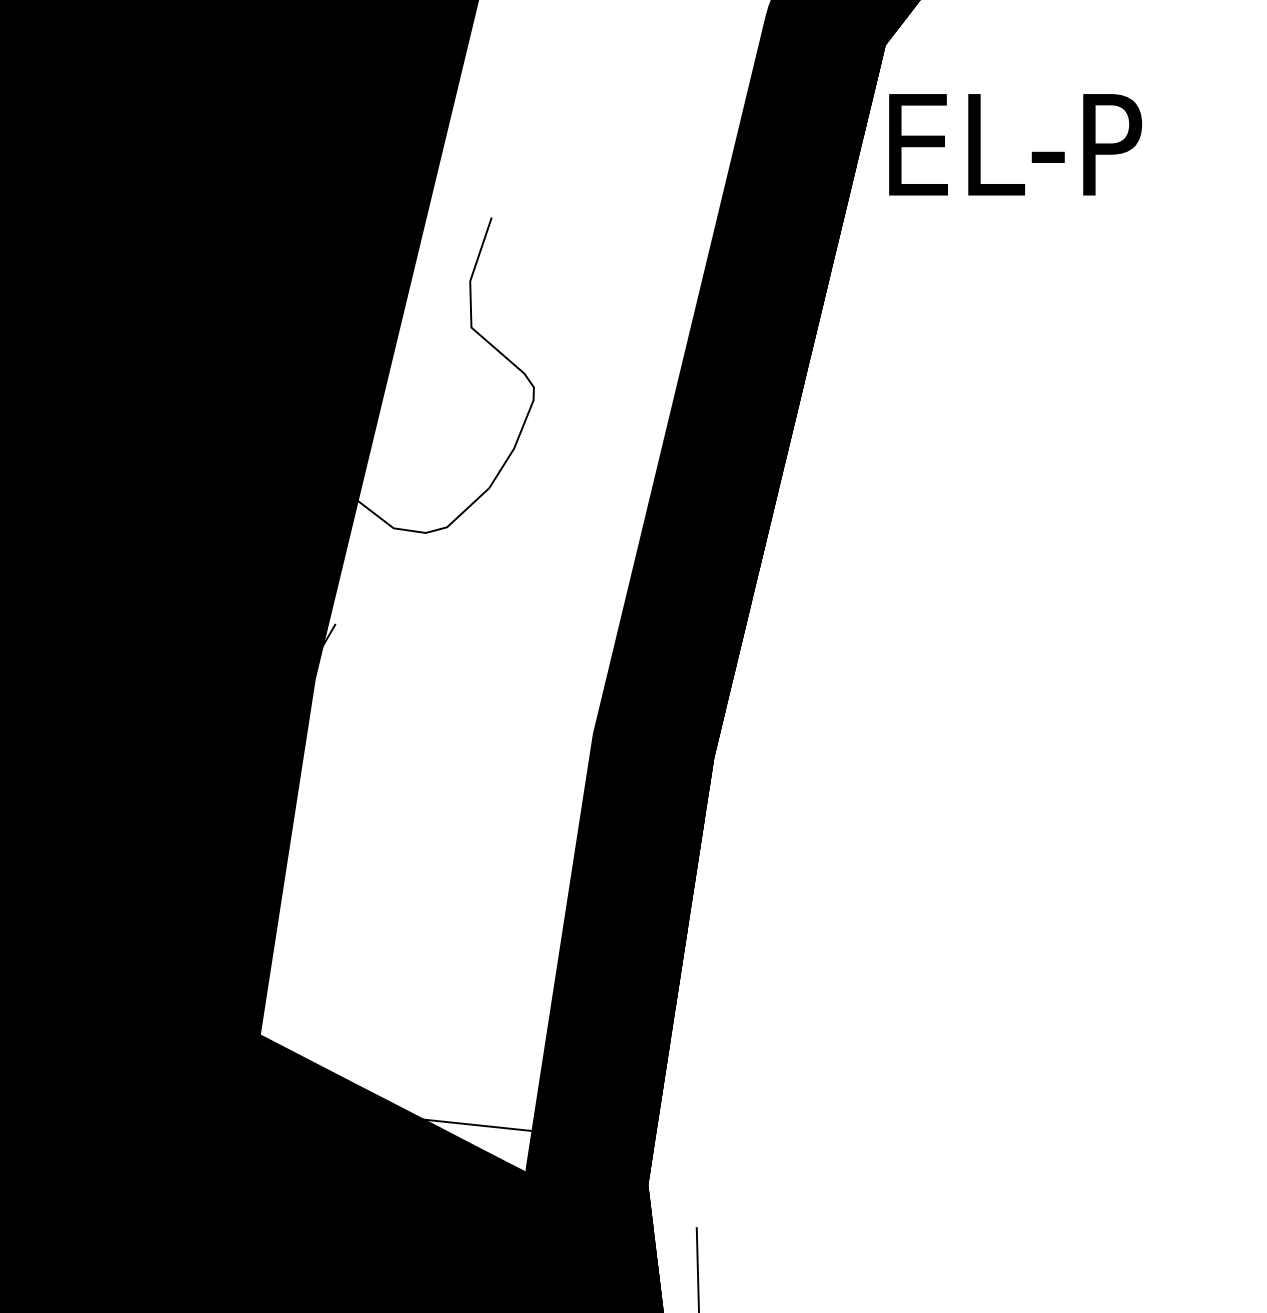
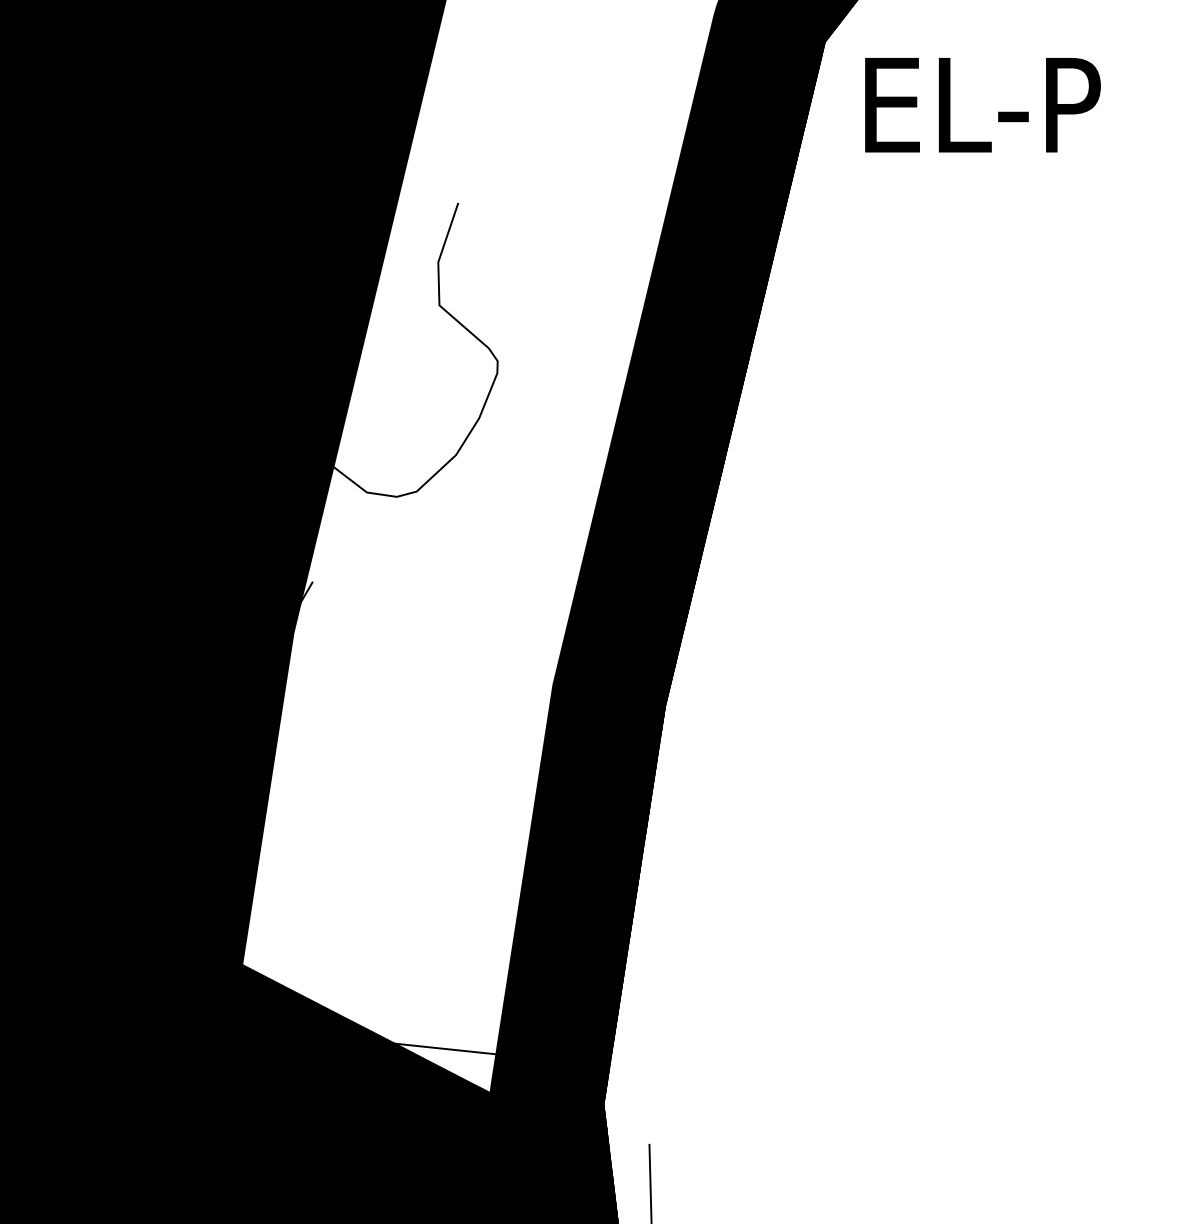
text: (1015, 144) -> (982, 104), moved

